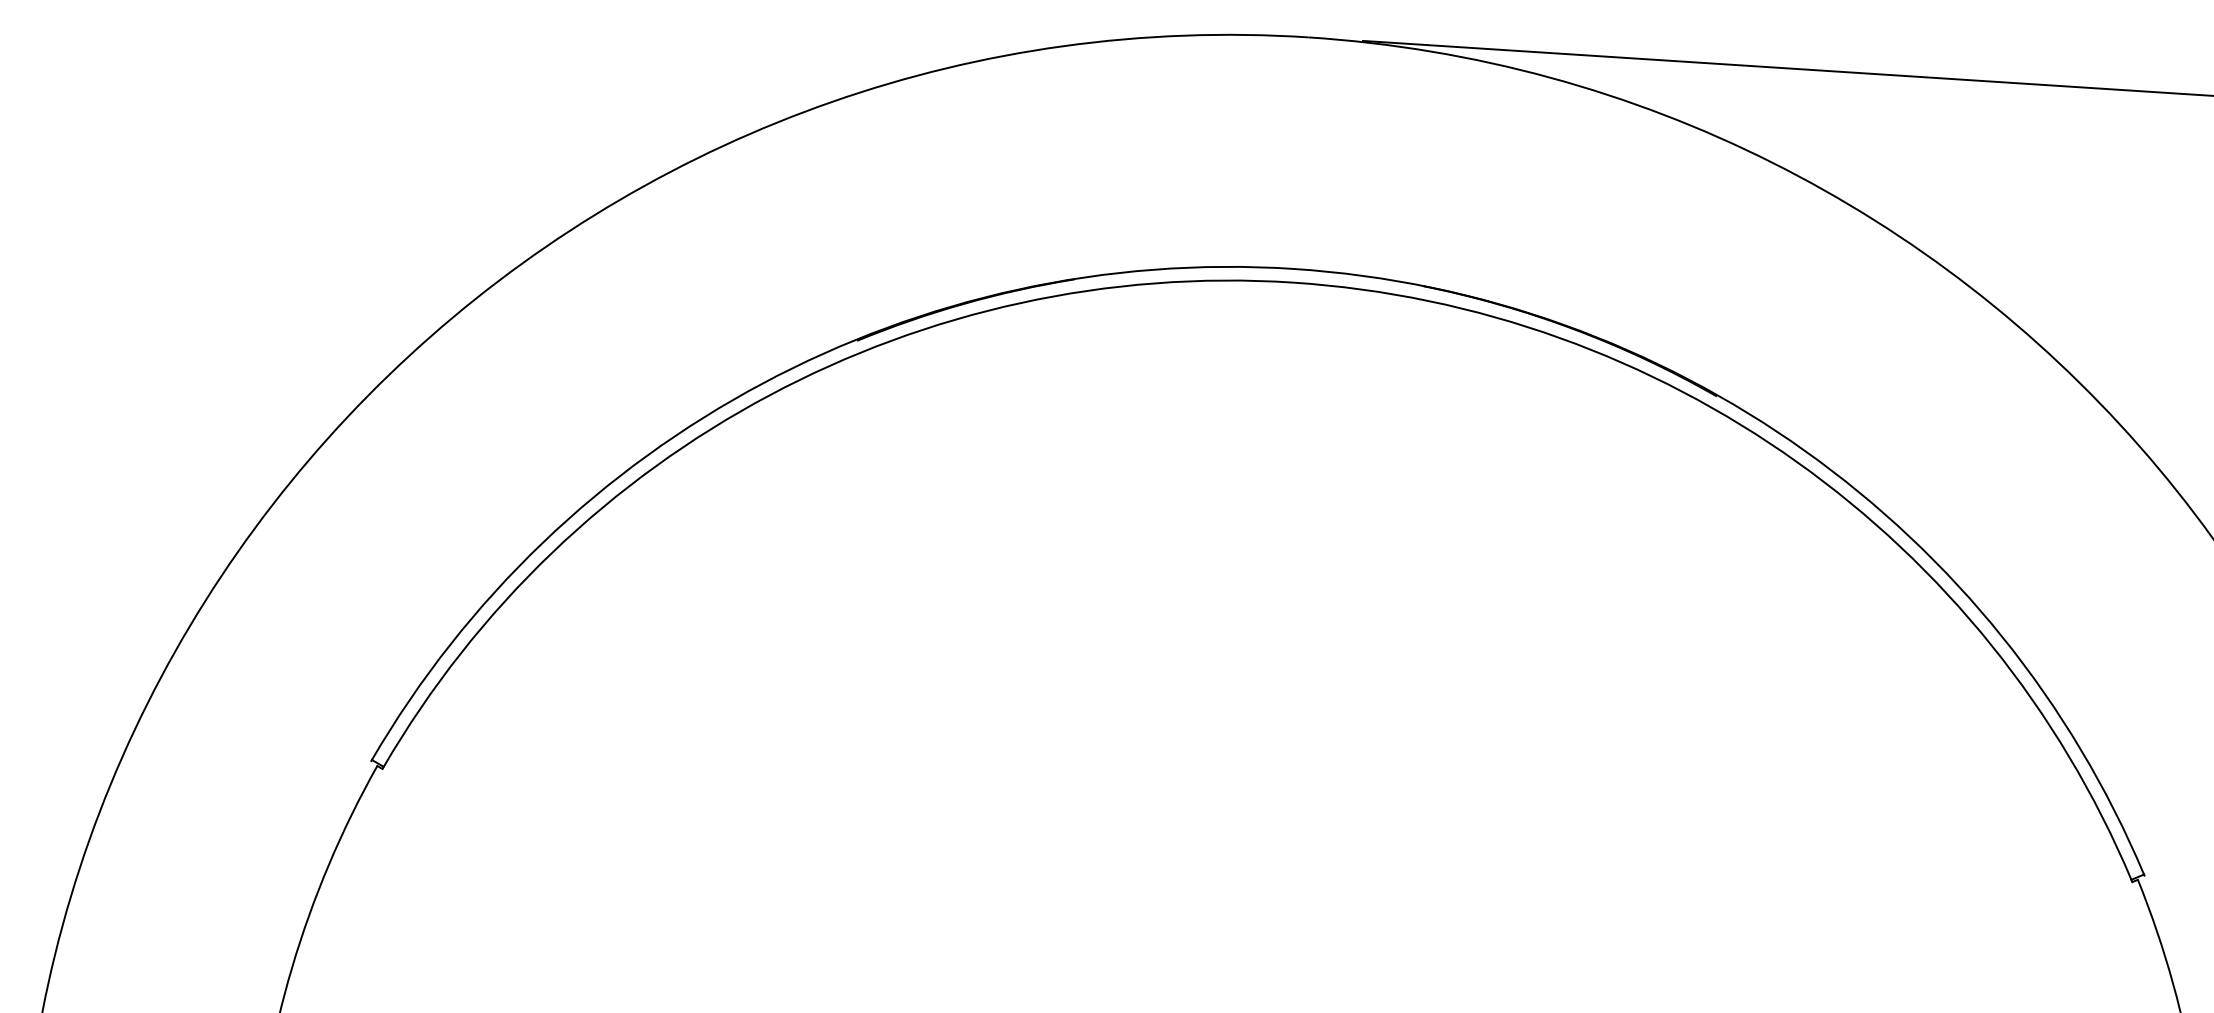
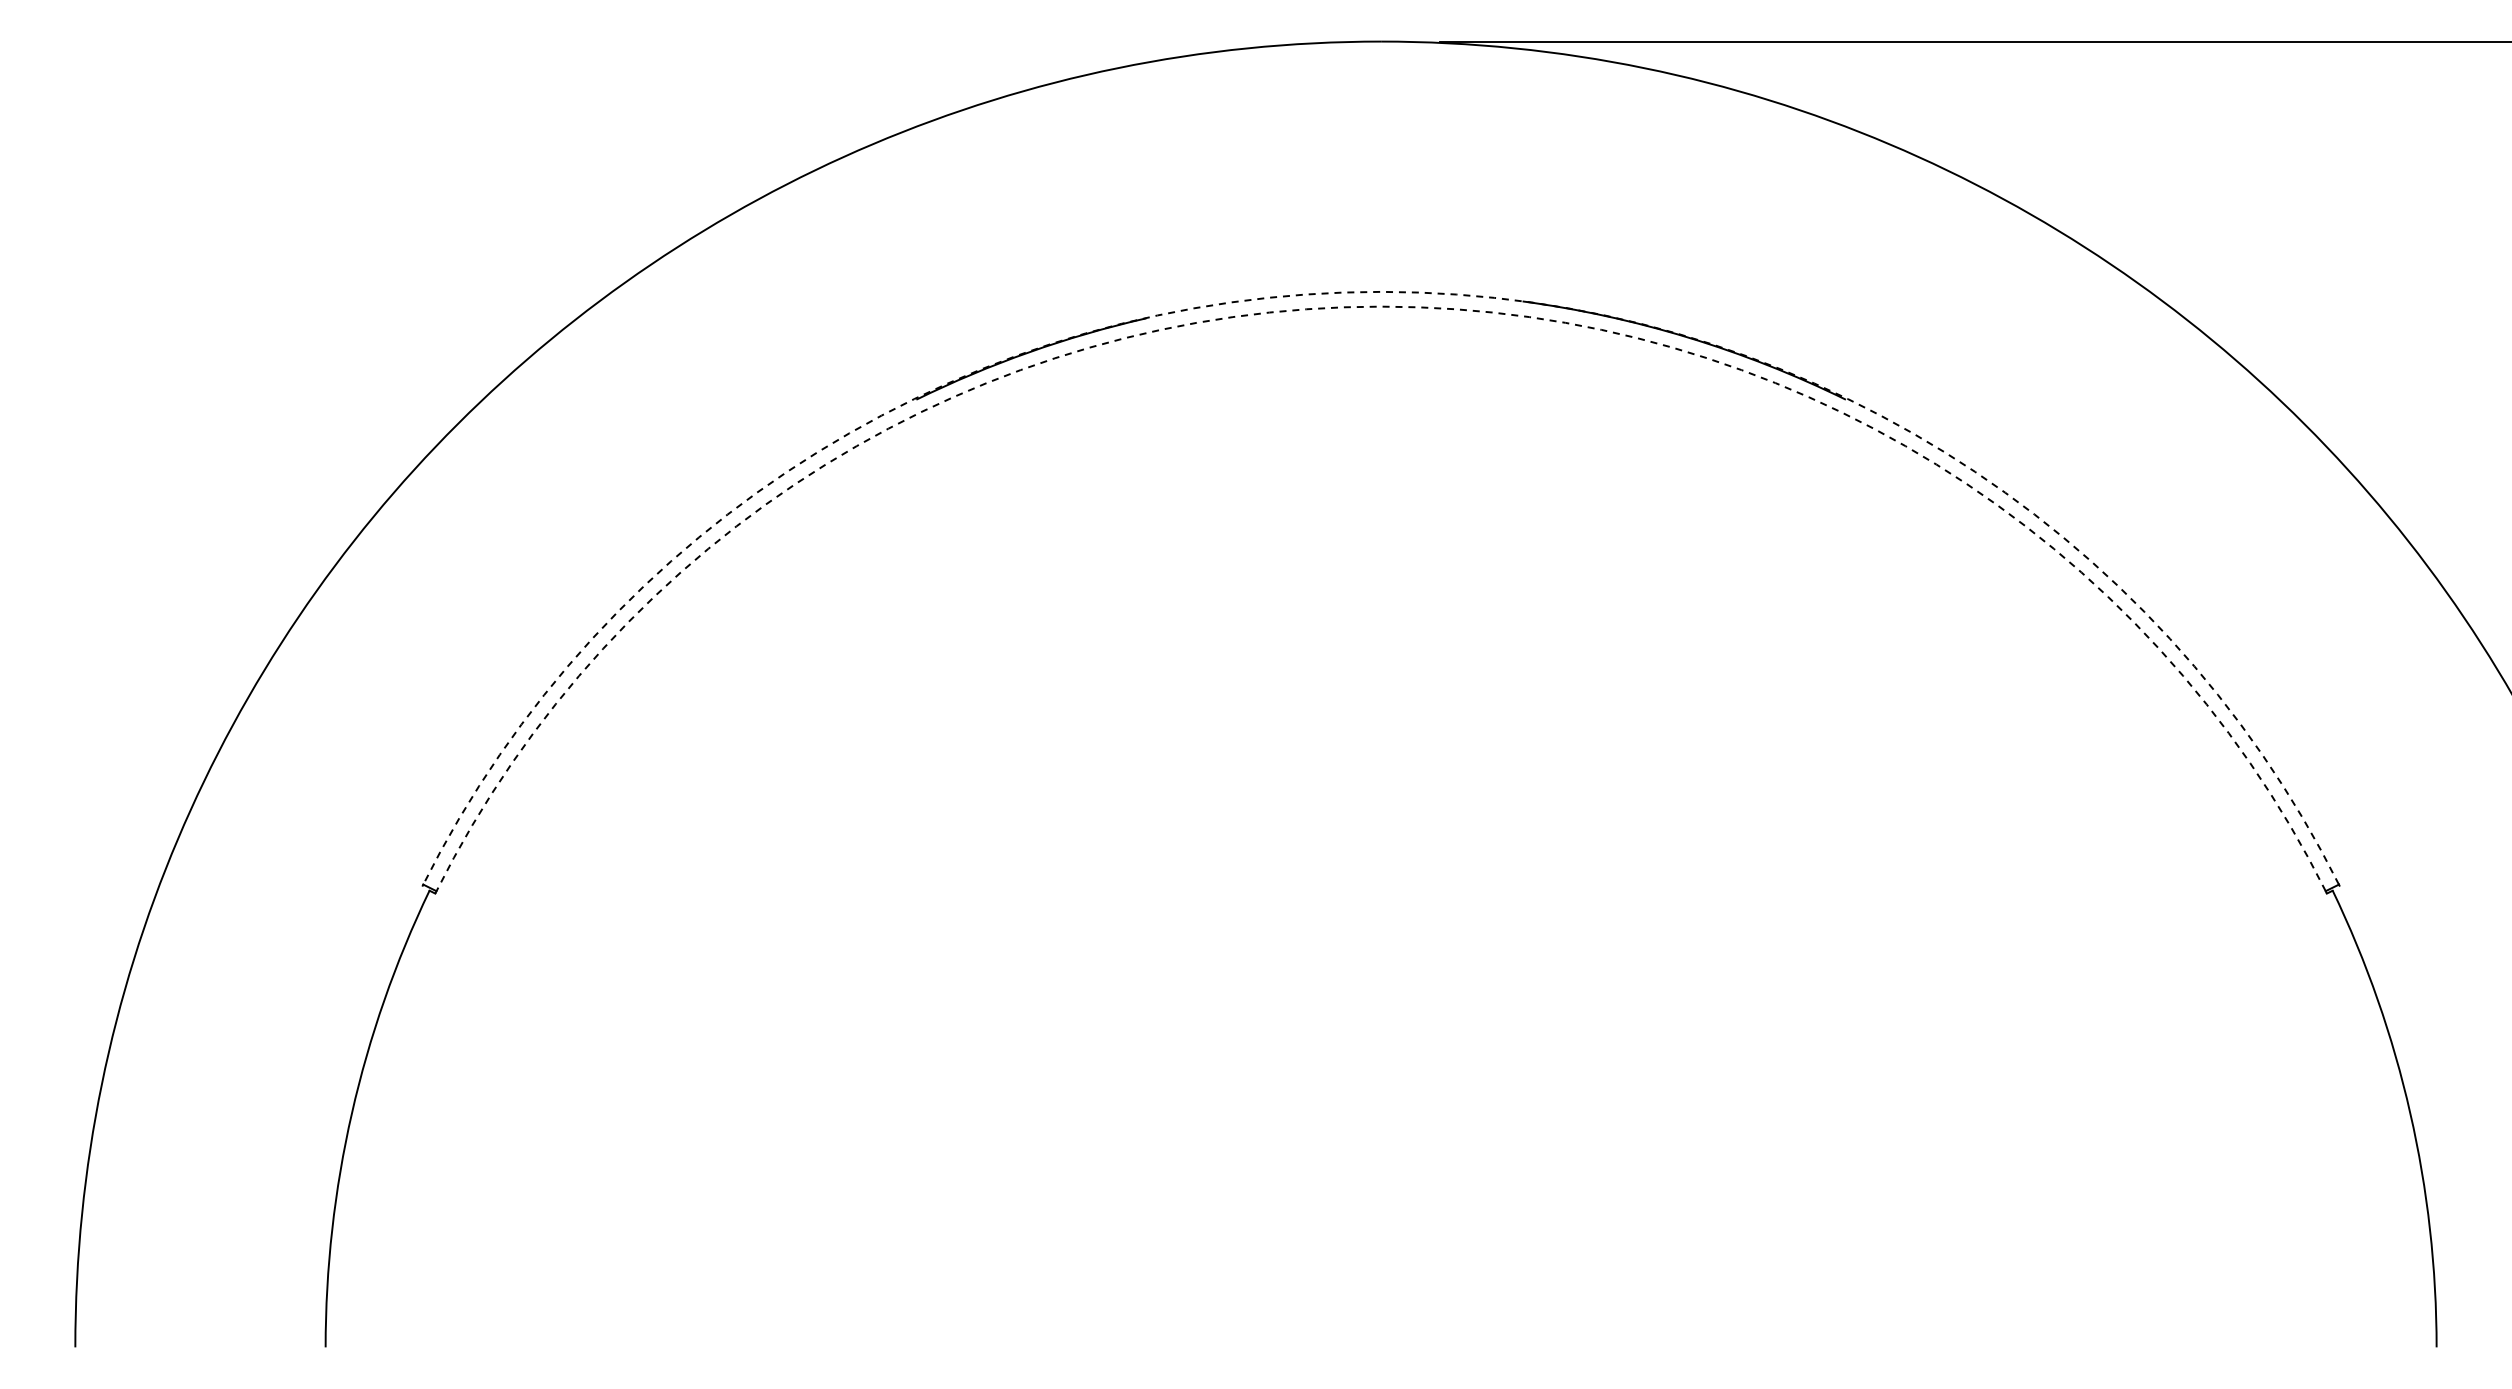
arc: (1293, 268) -> (1381, 291), solid -> dashed
arc: (1292, 282) -> (1381, 306), solid -> dashed

